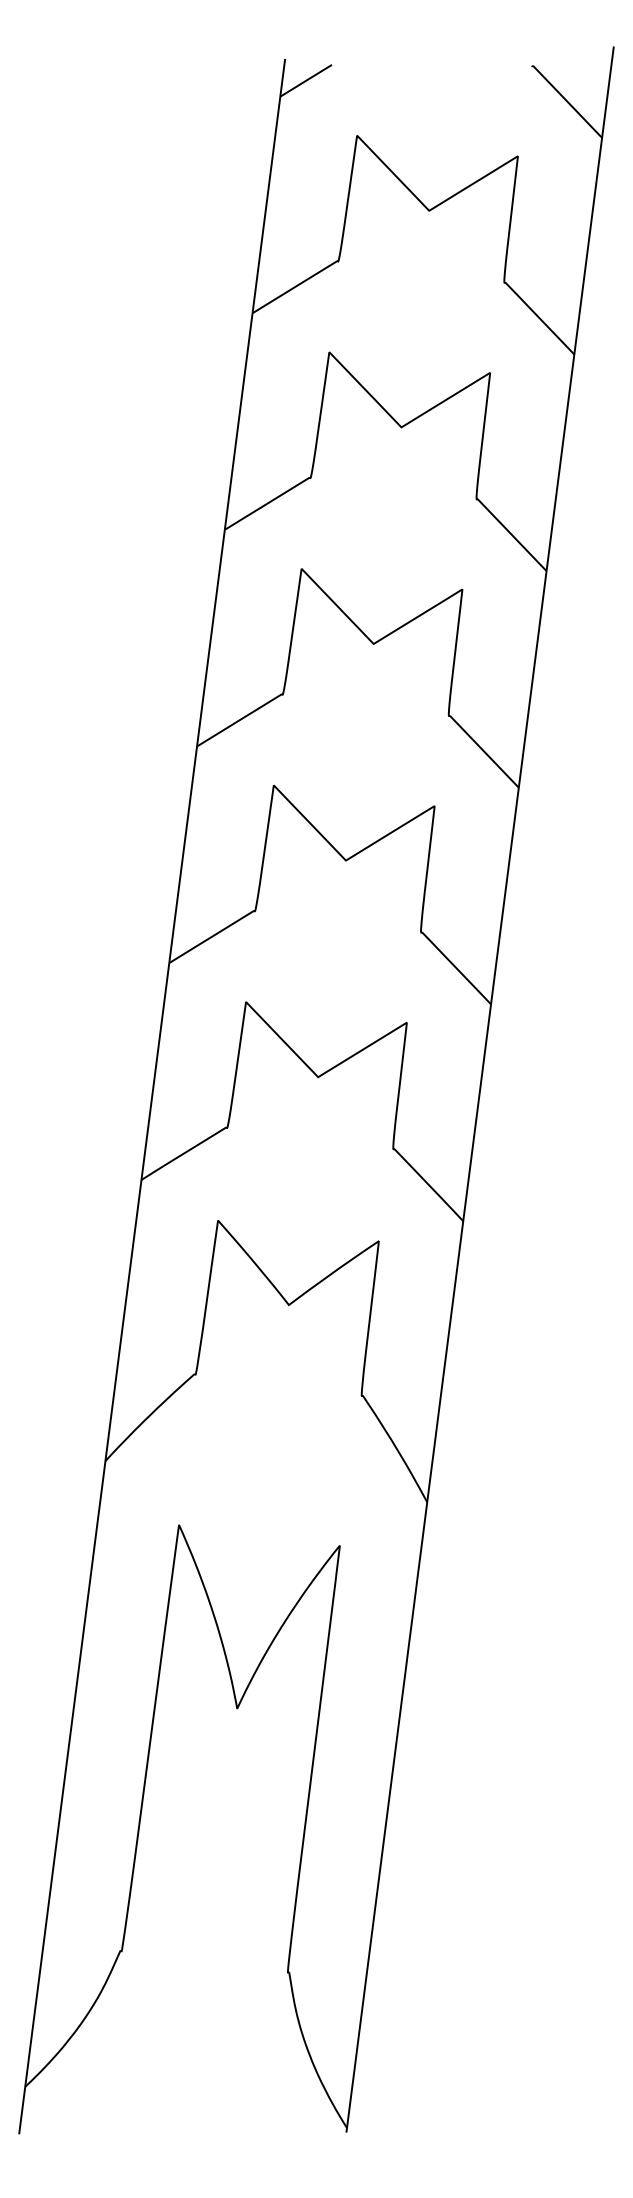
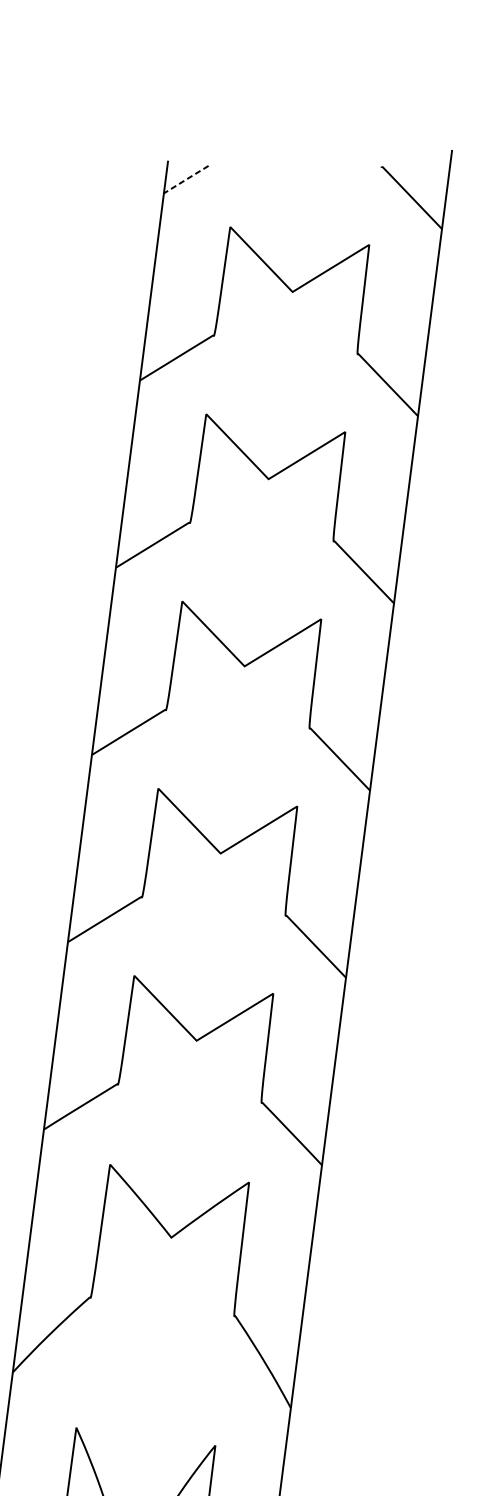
line: (306, 80) -> (186, 179), solid -> dashed

